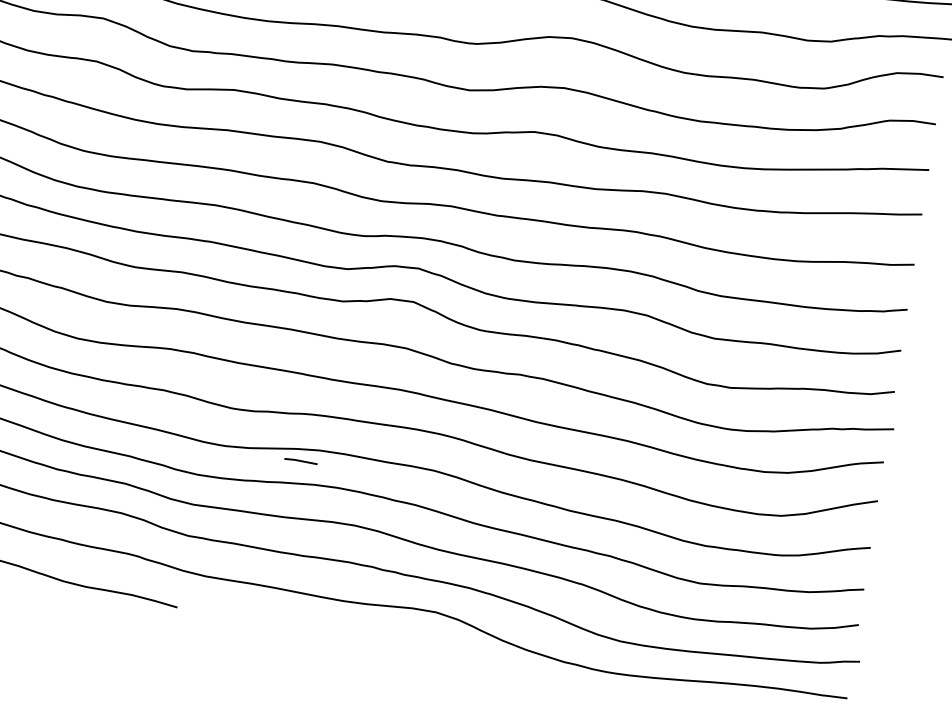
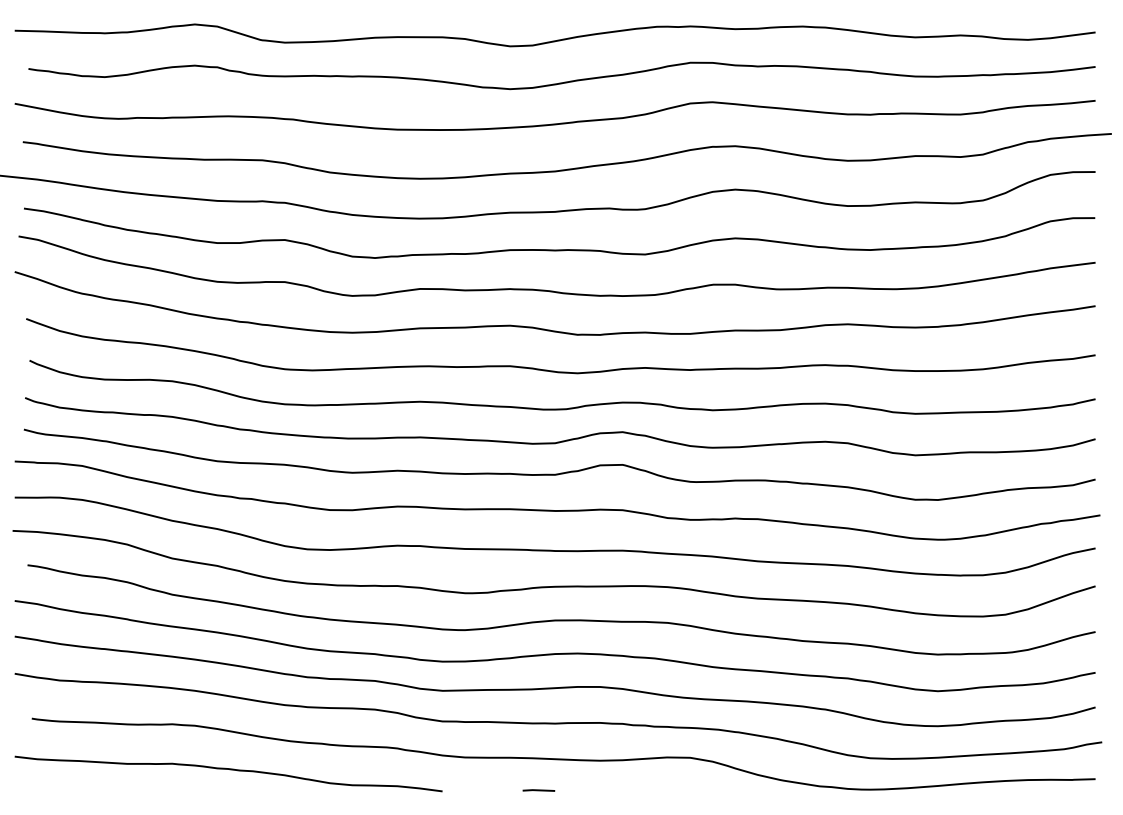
line: (300, 461) -> (538, 790), moved

